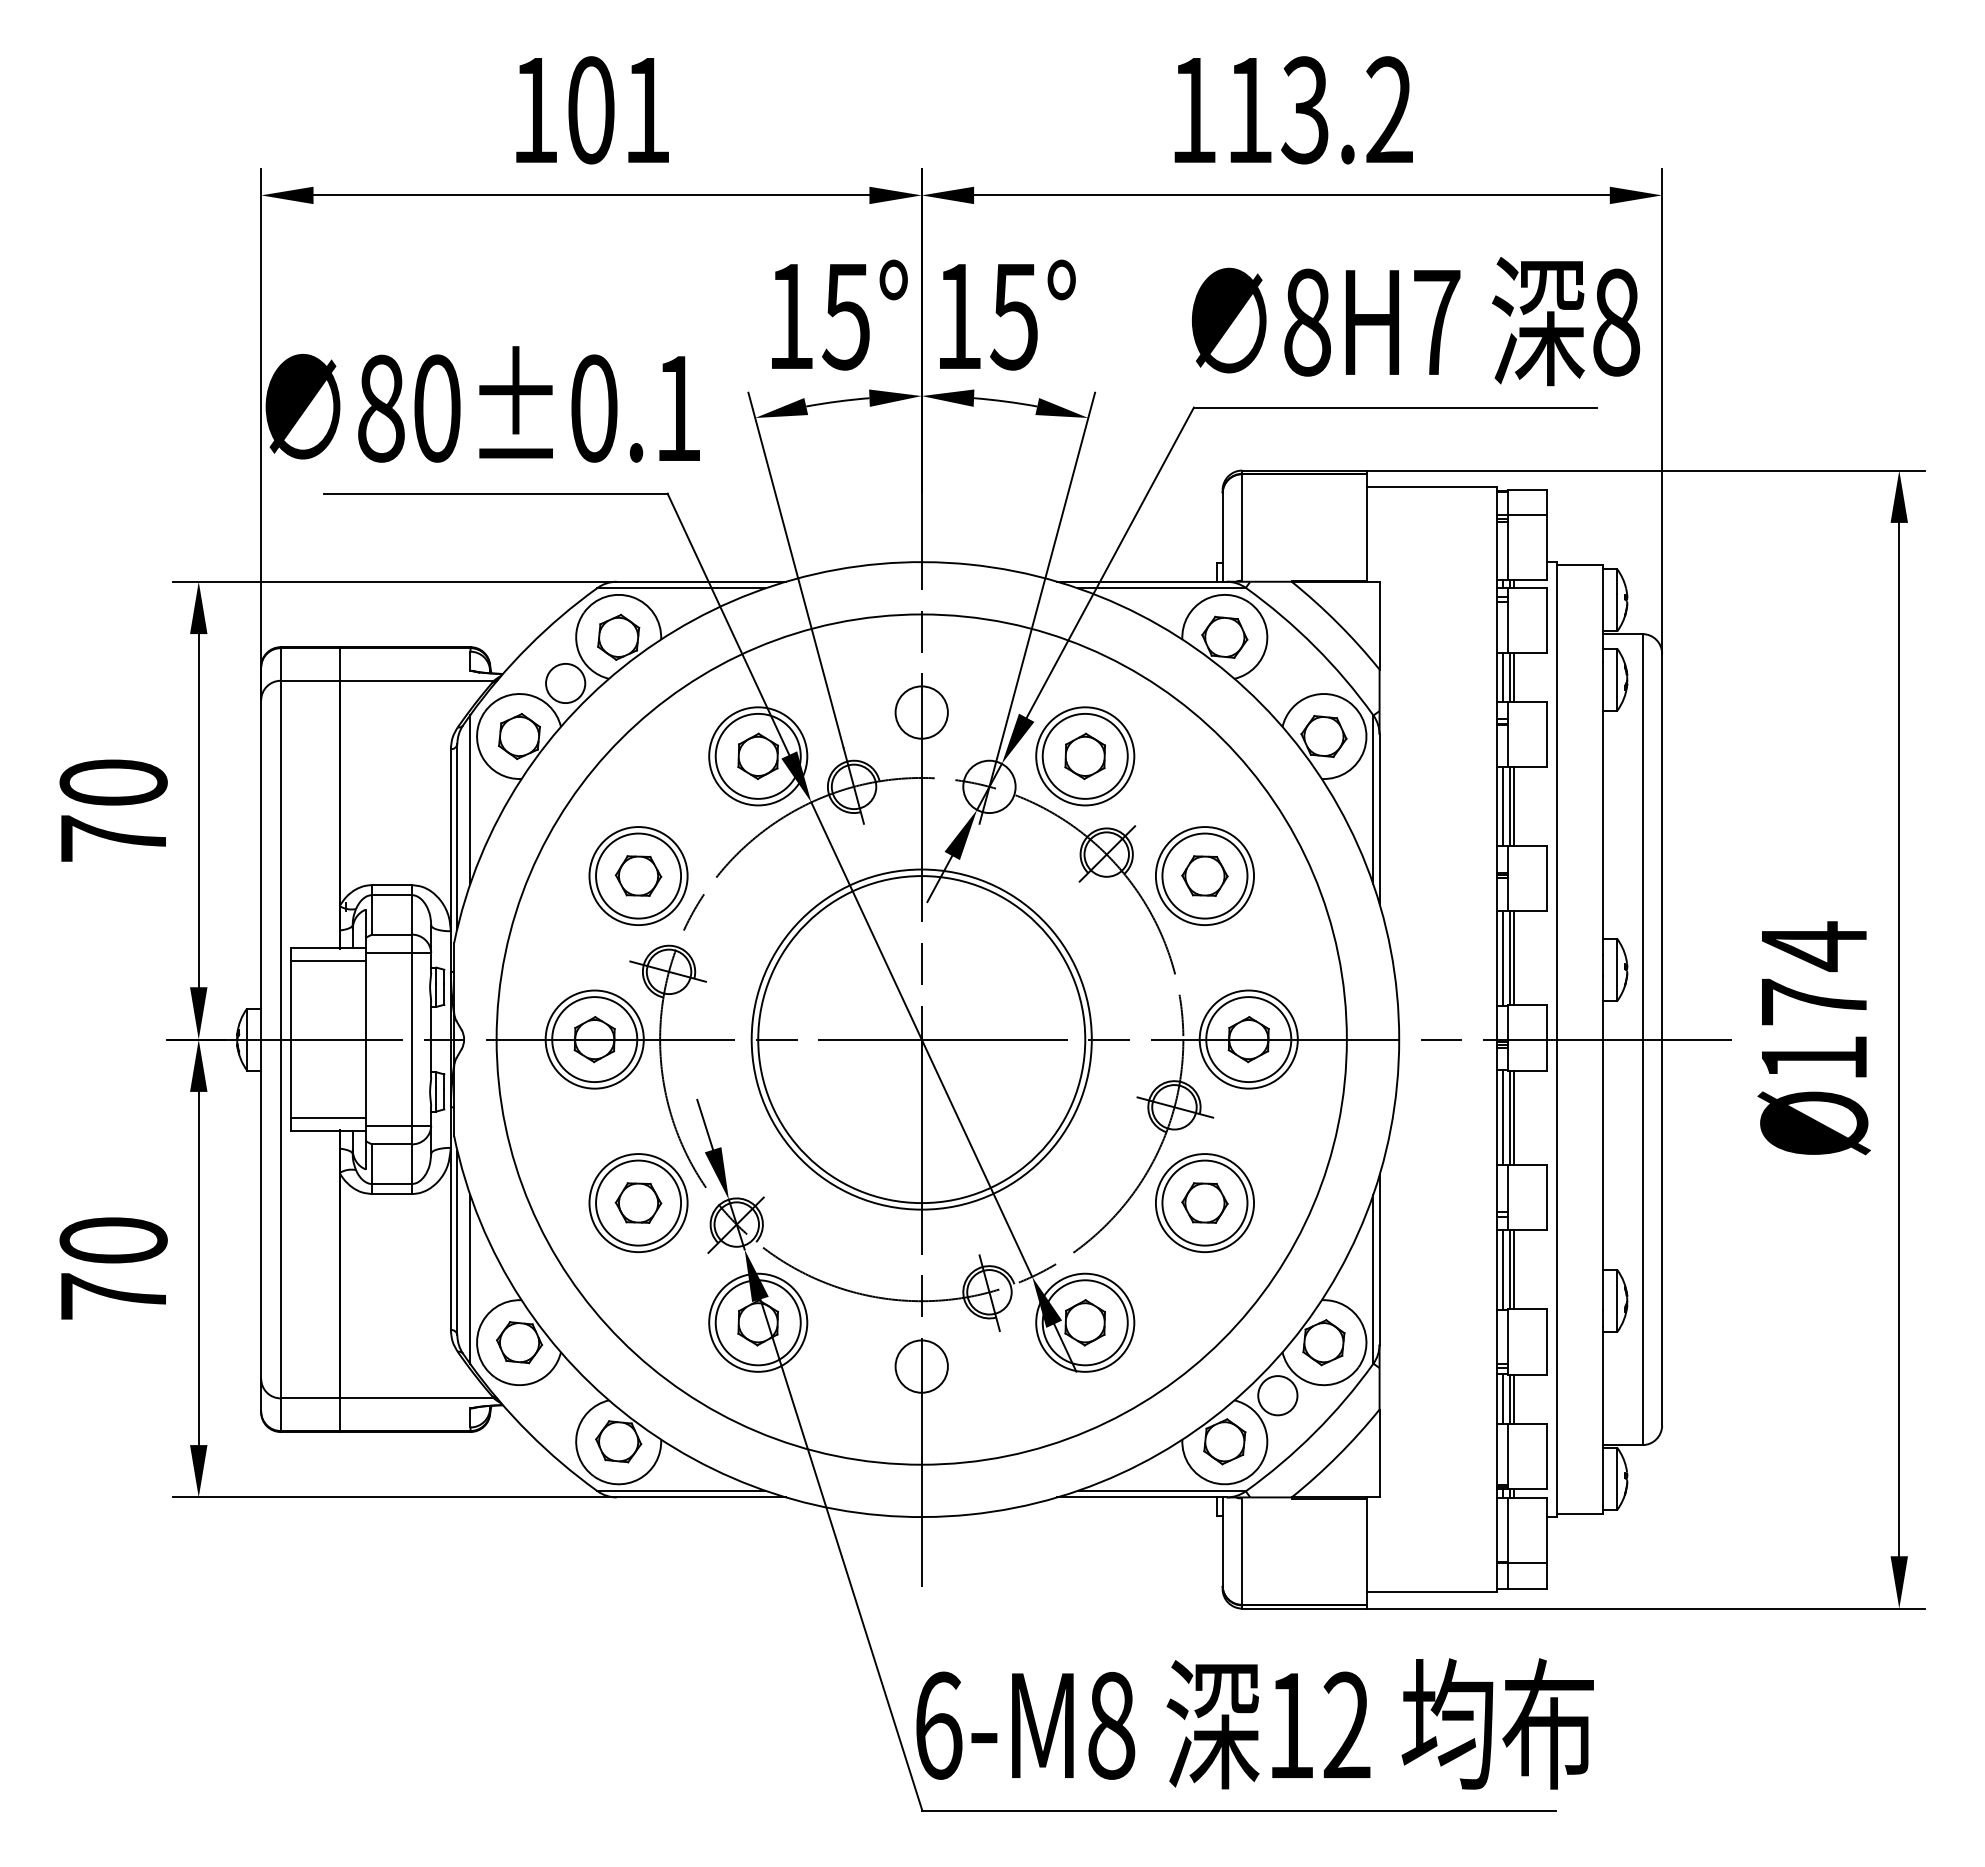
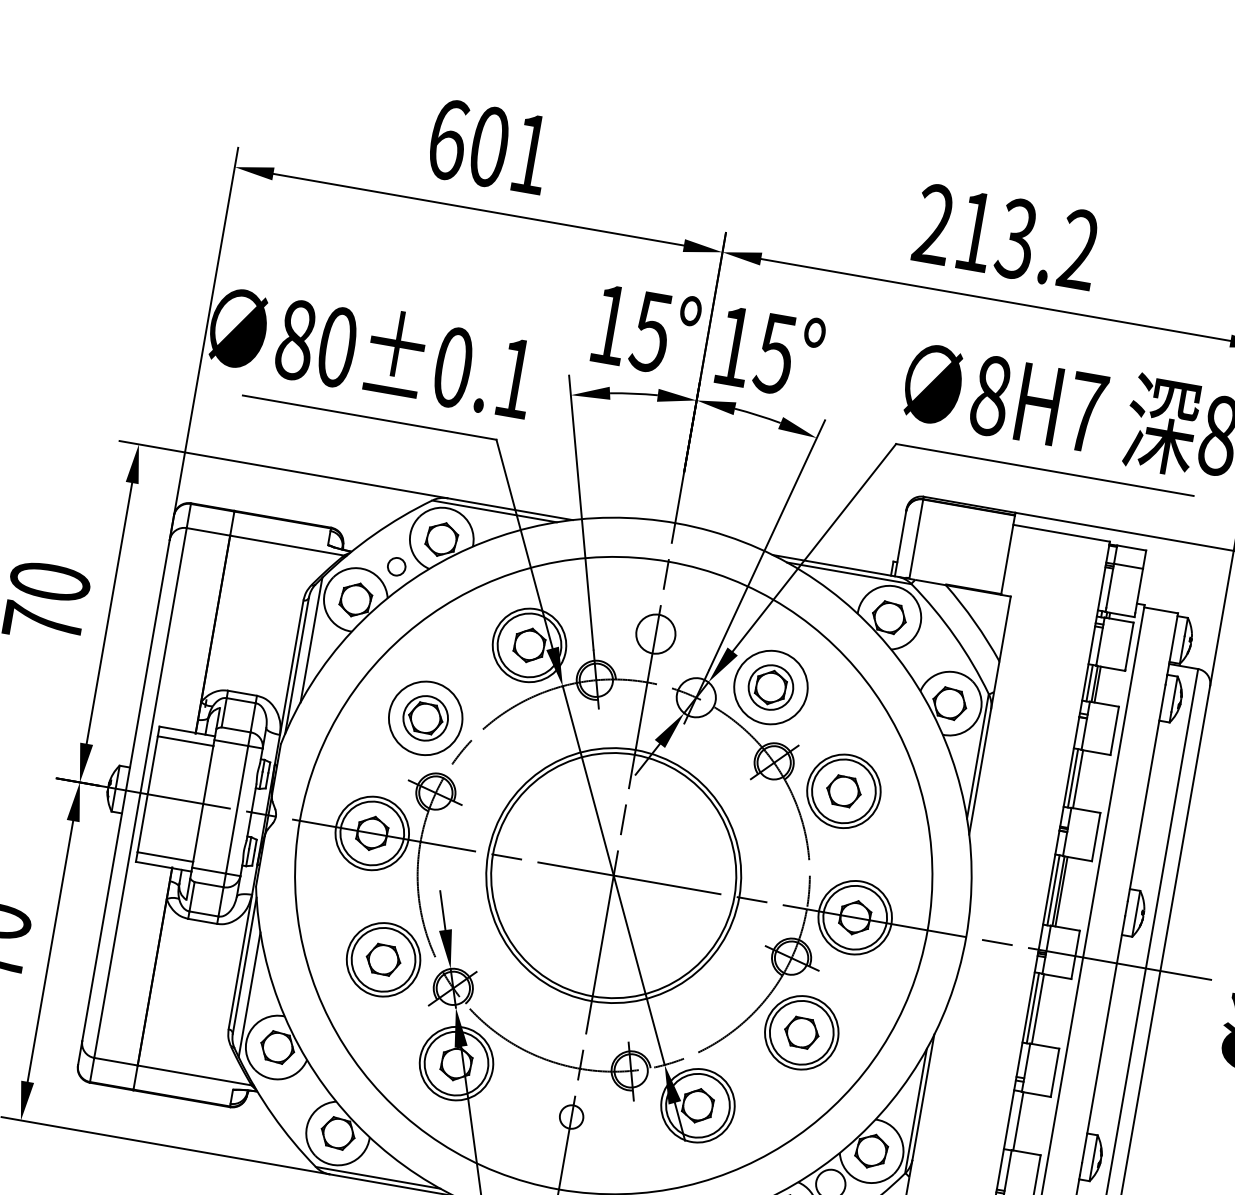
text: (1193, 109) -> (934, 223), 113.2 -> 213.2
text: (536, 110) -> (449, 139), 101 -> 601
circle: (565, 683) -> (396, 566), size x0.6
circle: (1084, 755) -> (770, 686), size x0.7
line: (1513, 806) -> (1080, 779), removed
circle: (638, 875) -> (425, 717), size x0.7
line: (1513, 1117) -> (1040, 1009), removed
line: (1503, 1269) -> (1013, 1120), removed
line: (1513, 1269) -> (1021, 1121), removed
circle: (921, 1366) -> (571, 1116), size x0.6

